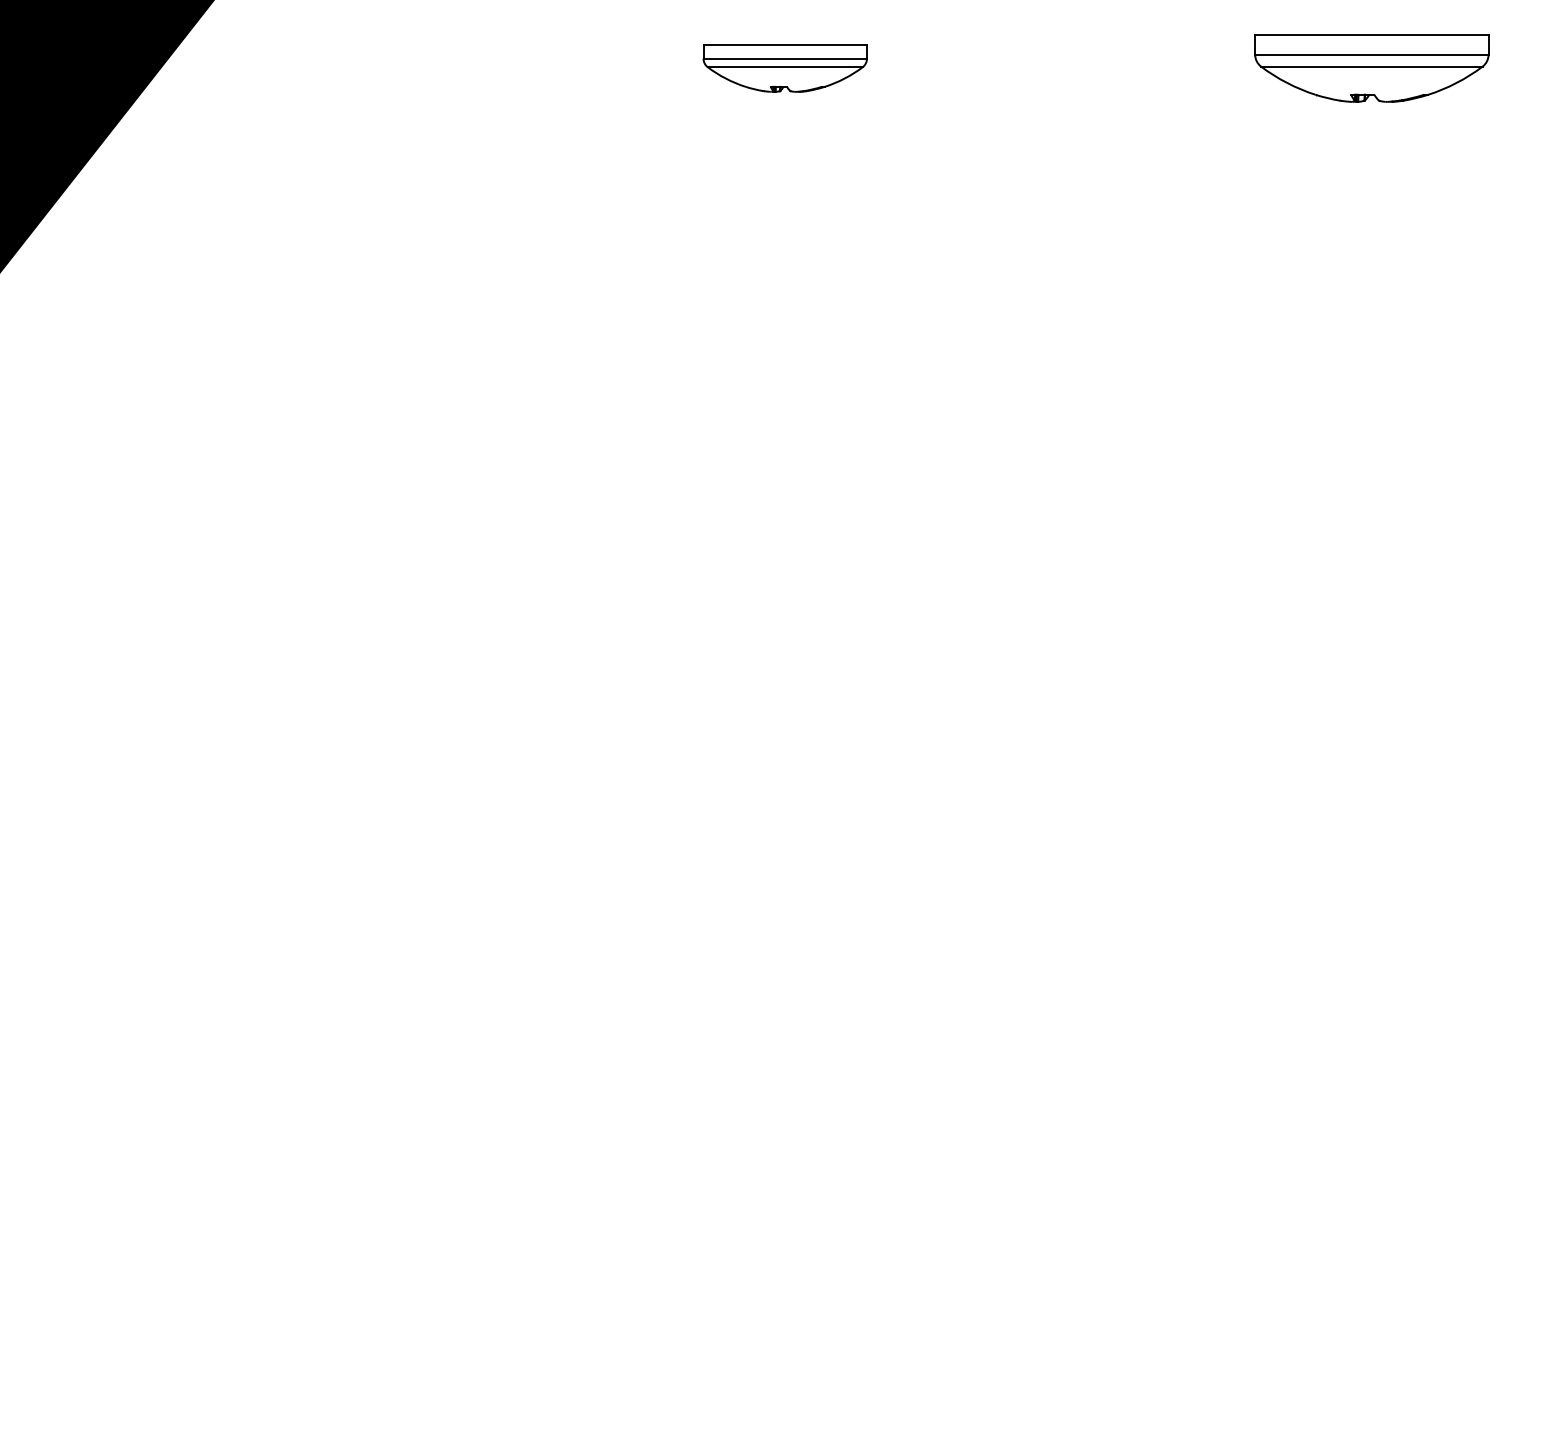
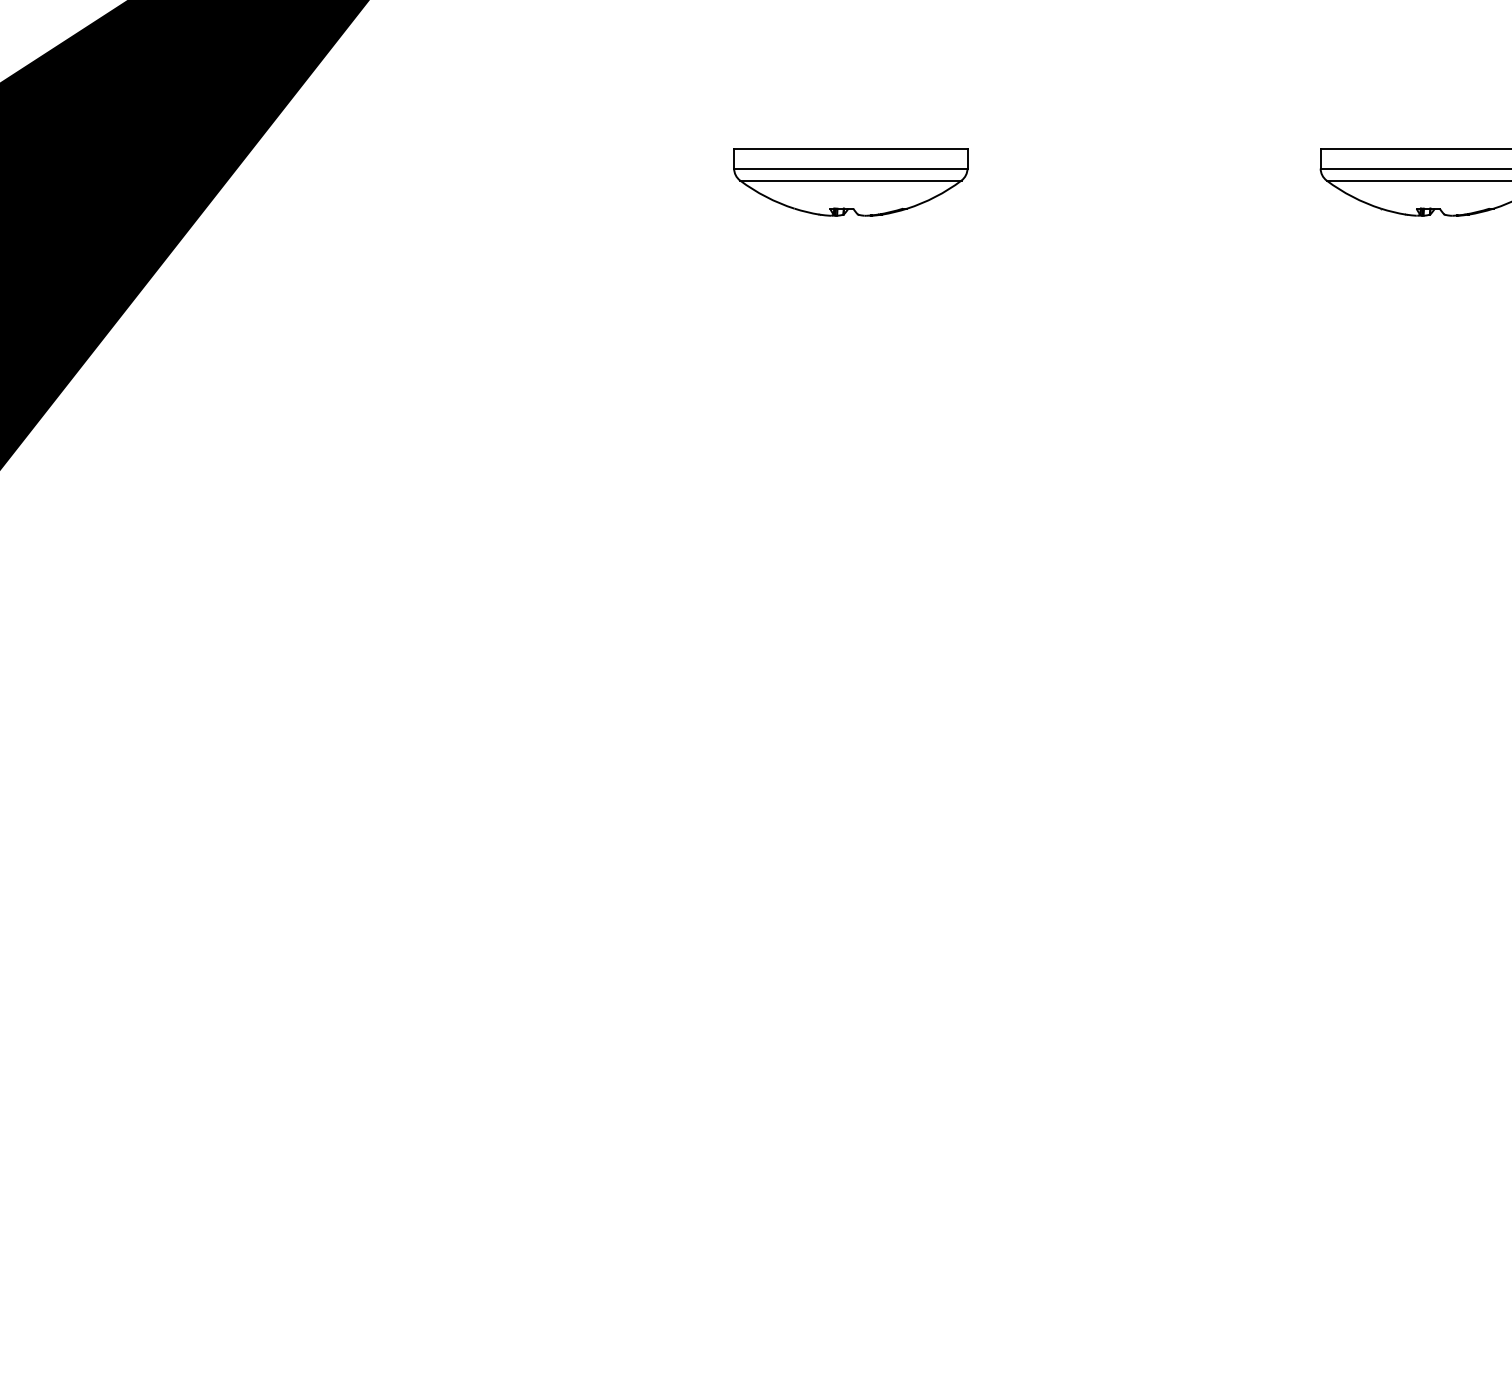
part: (784, 68) -> (849, 182), size x1.43

